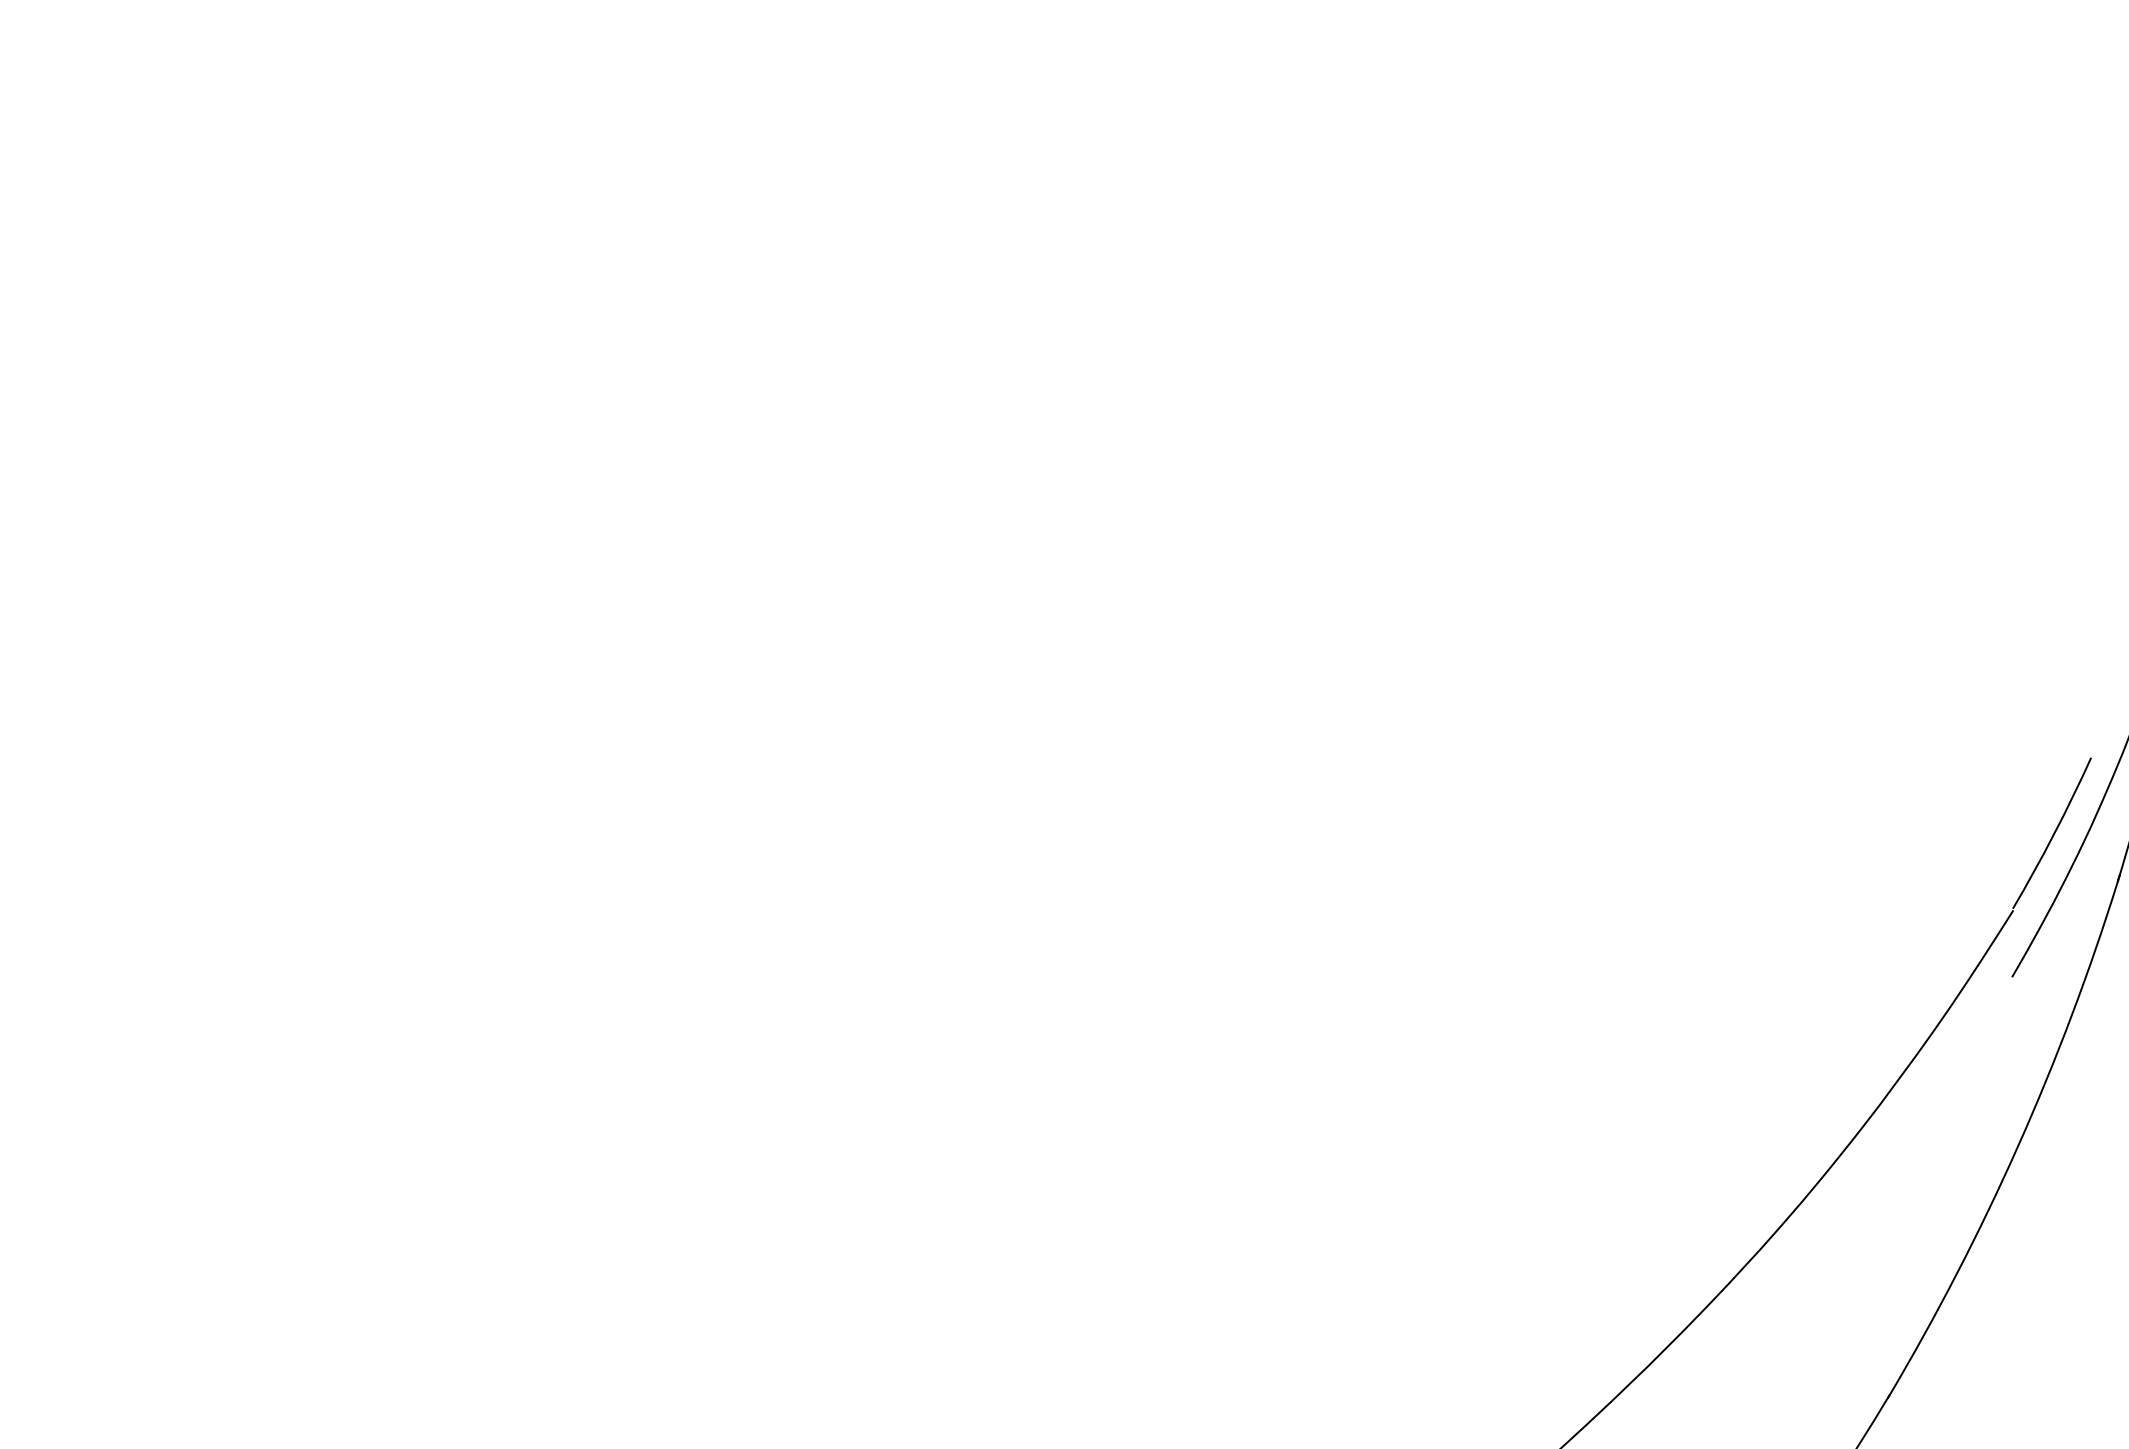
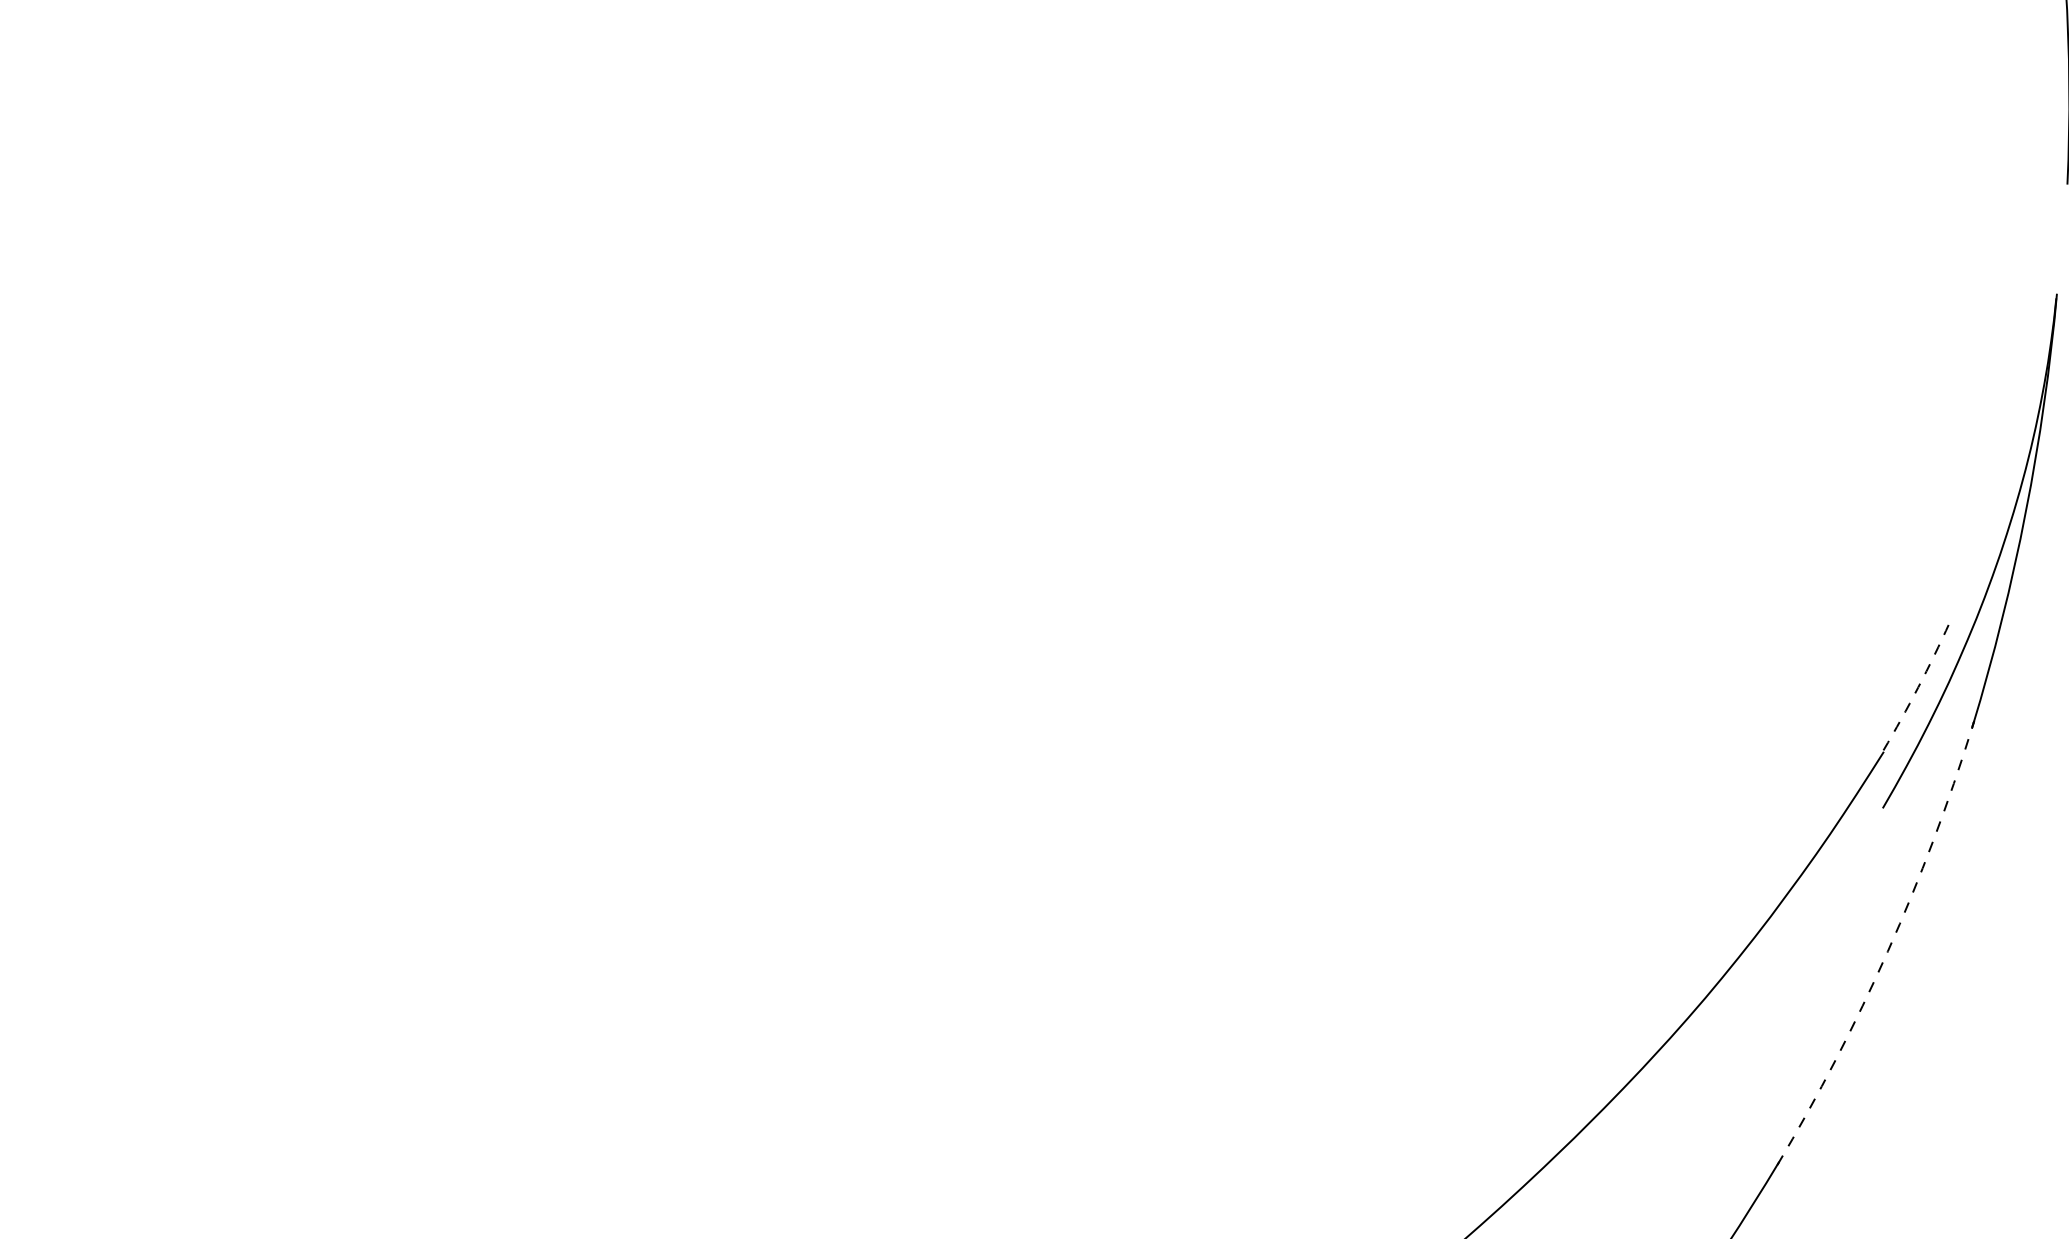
arc: (2054, 834) -> (1918, 687), solid -> dashed
arc: (2017, 1146) -> (1887, 951), solid -> dashed

